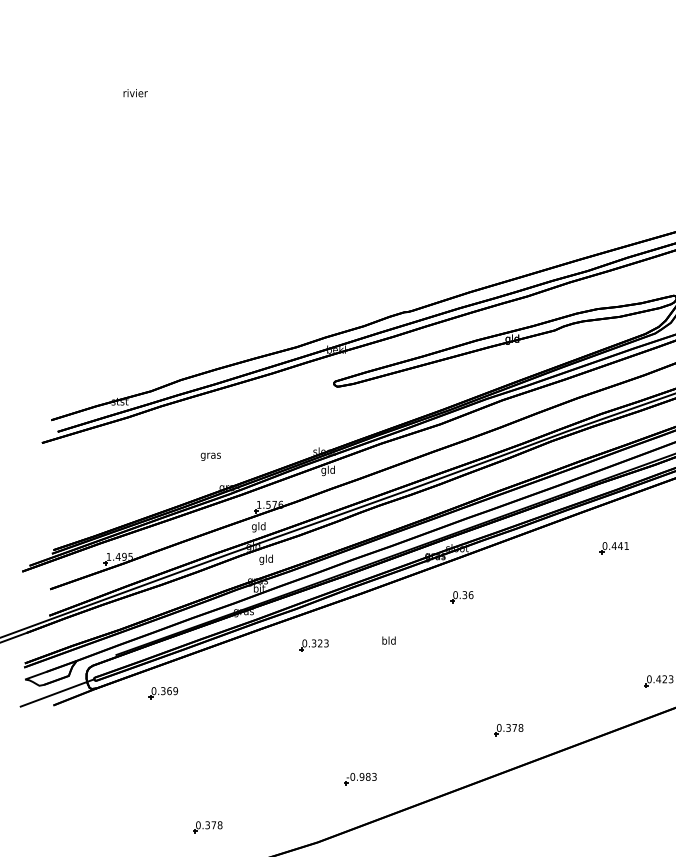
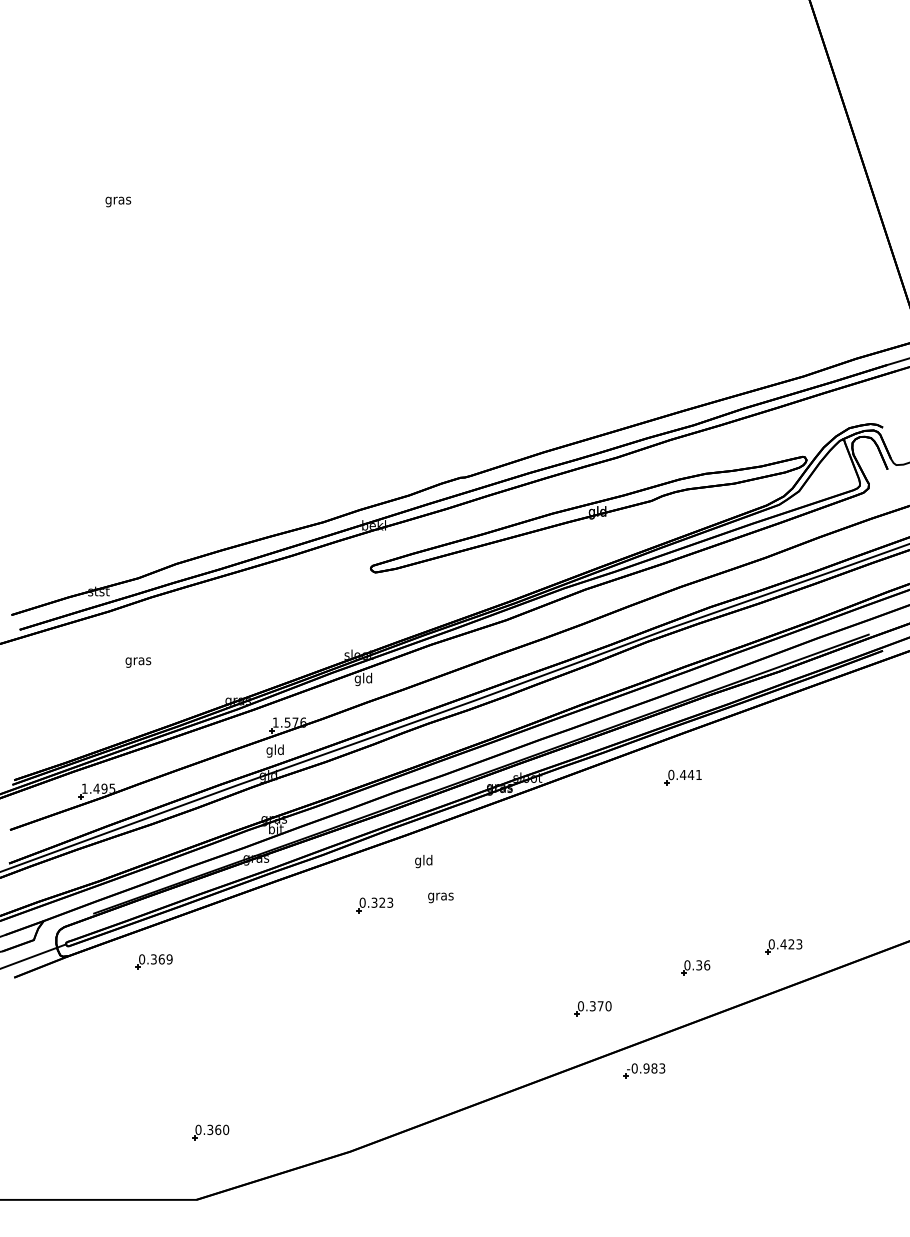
text: (135, 94) -> (118, 200), rivier -> gras
text: (210, 456) -> (138, 662), moved
part: (613, 548) -> (682, 777), moved
text: (266, 559) -> (423, 861), moved
part: (461, 596) -> (695, 967), moved
text: (388, 641) -> (440, 896), bld -> gras
part: (314, 645) -> (374, 905), moved
text: (520, 728) -> (608, 1006), 0.378 -> 0.370
part: (360, 778) -> (644, 1070), moved
text: (217, 824) -> (222, 1129), 0.378 -> 0.360

